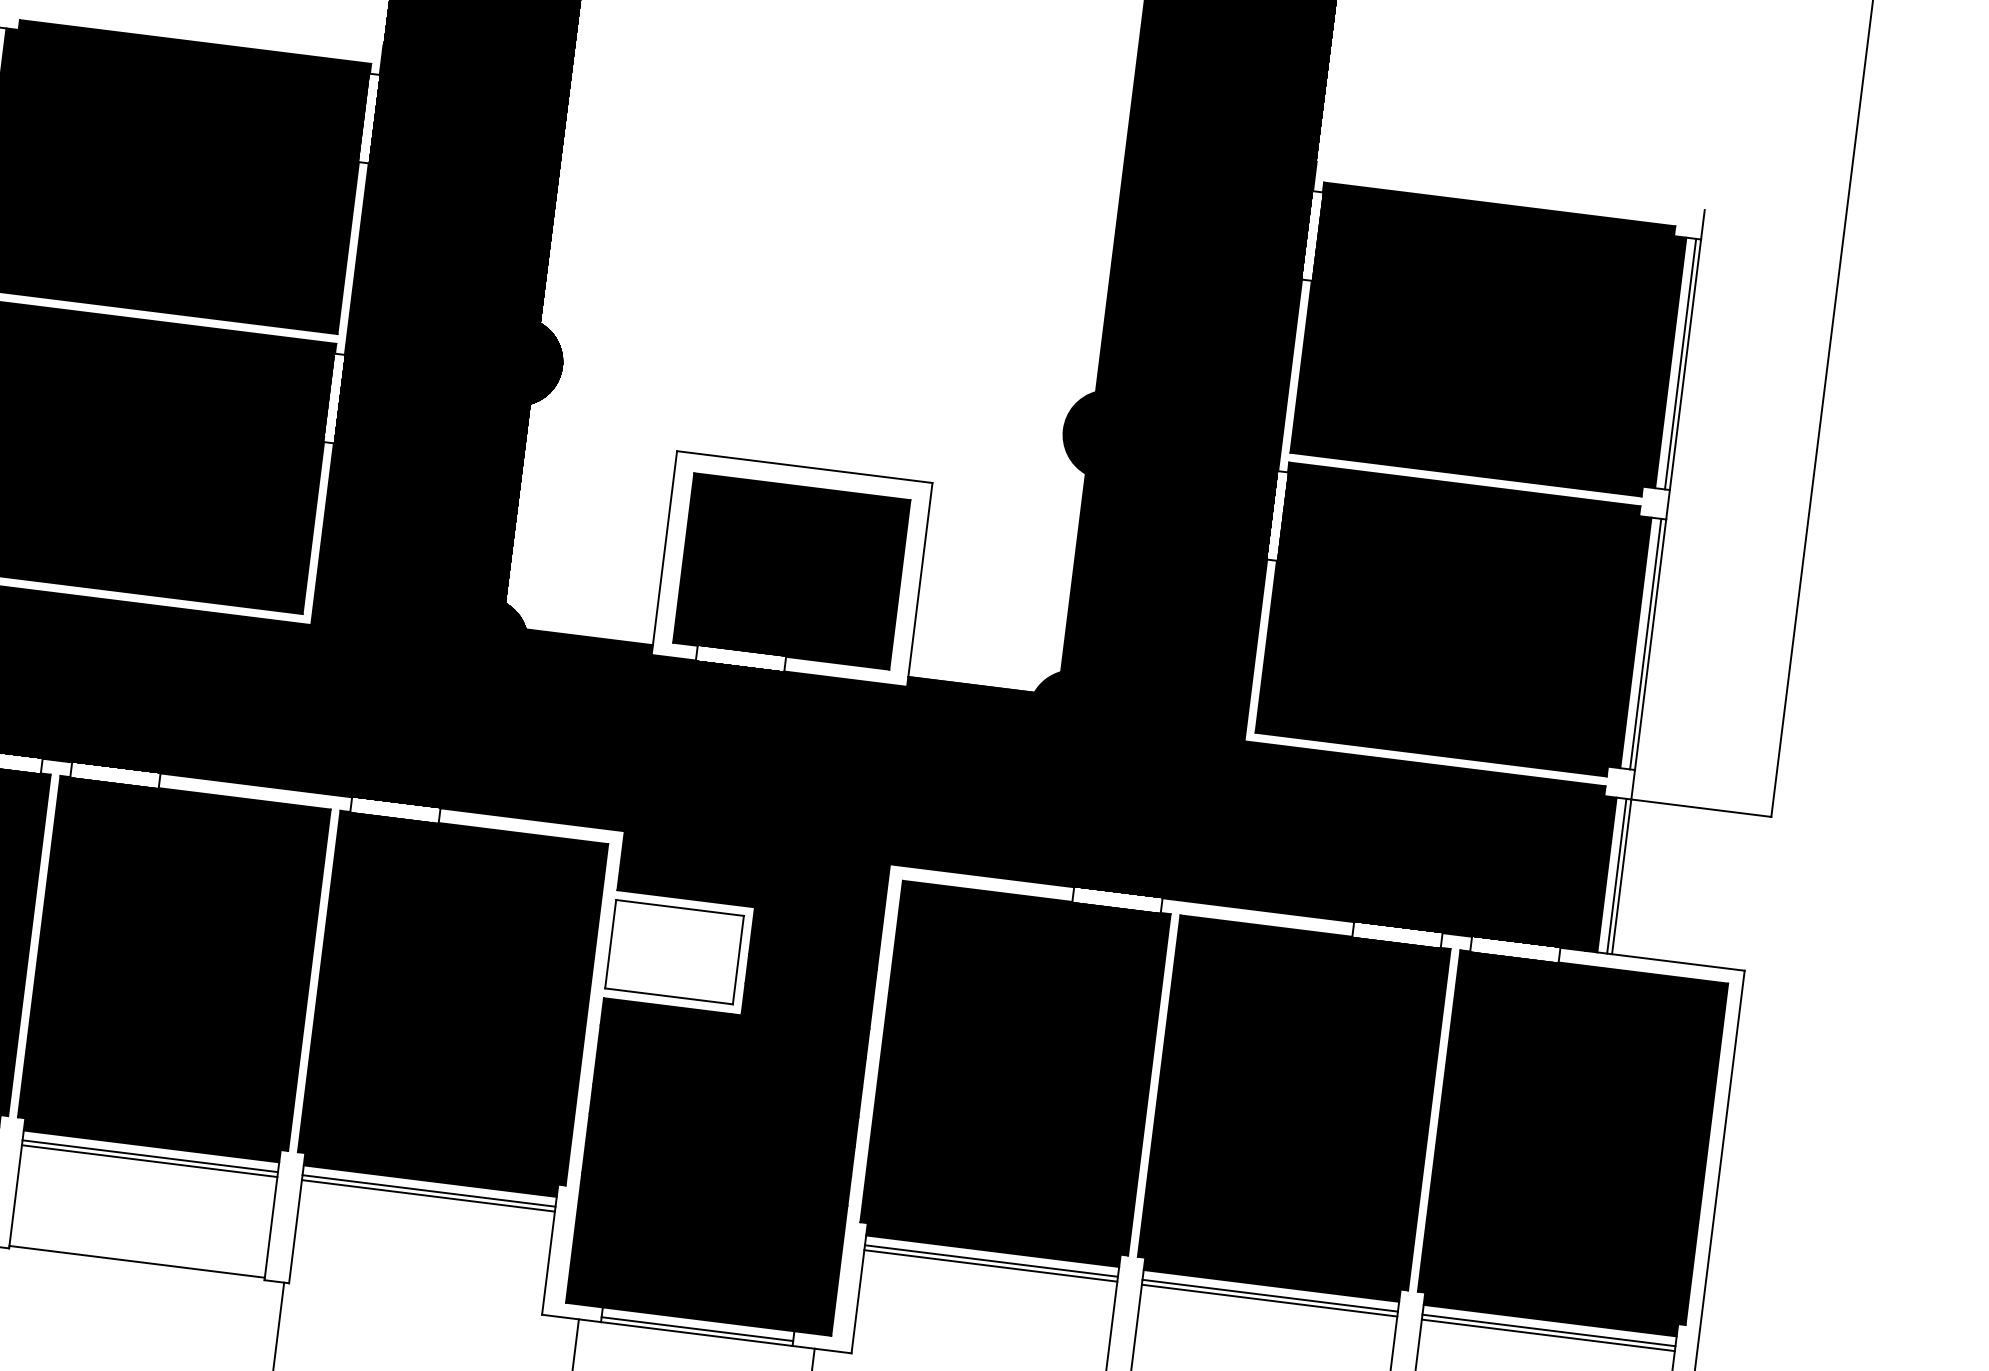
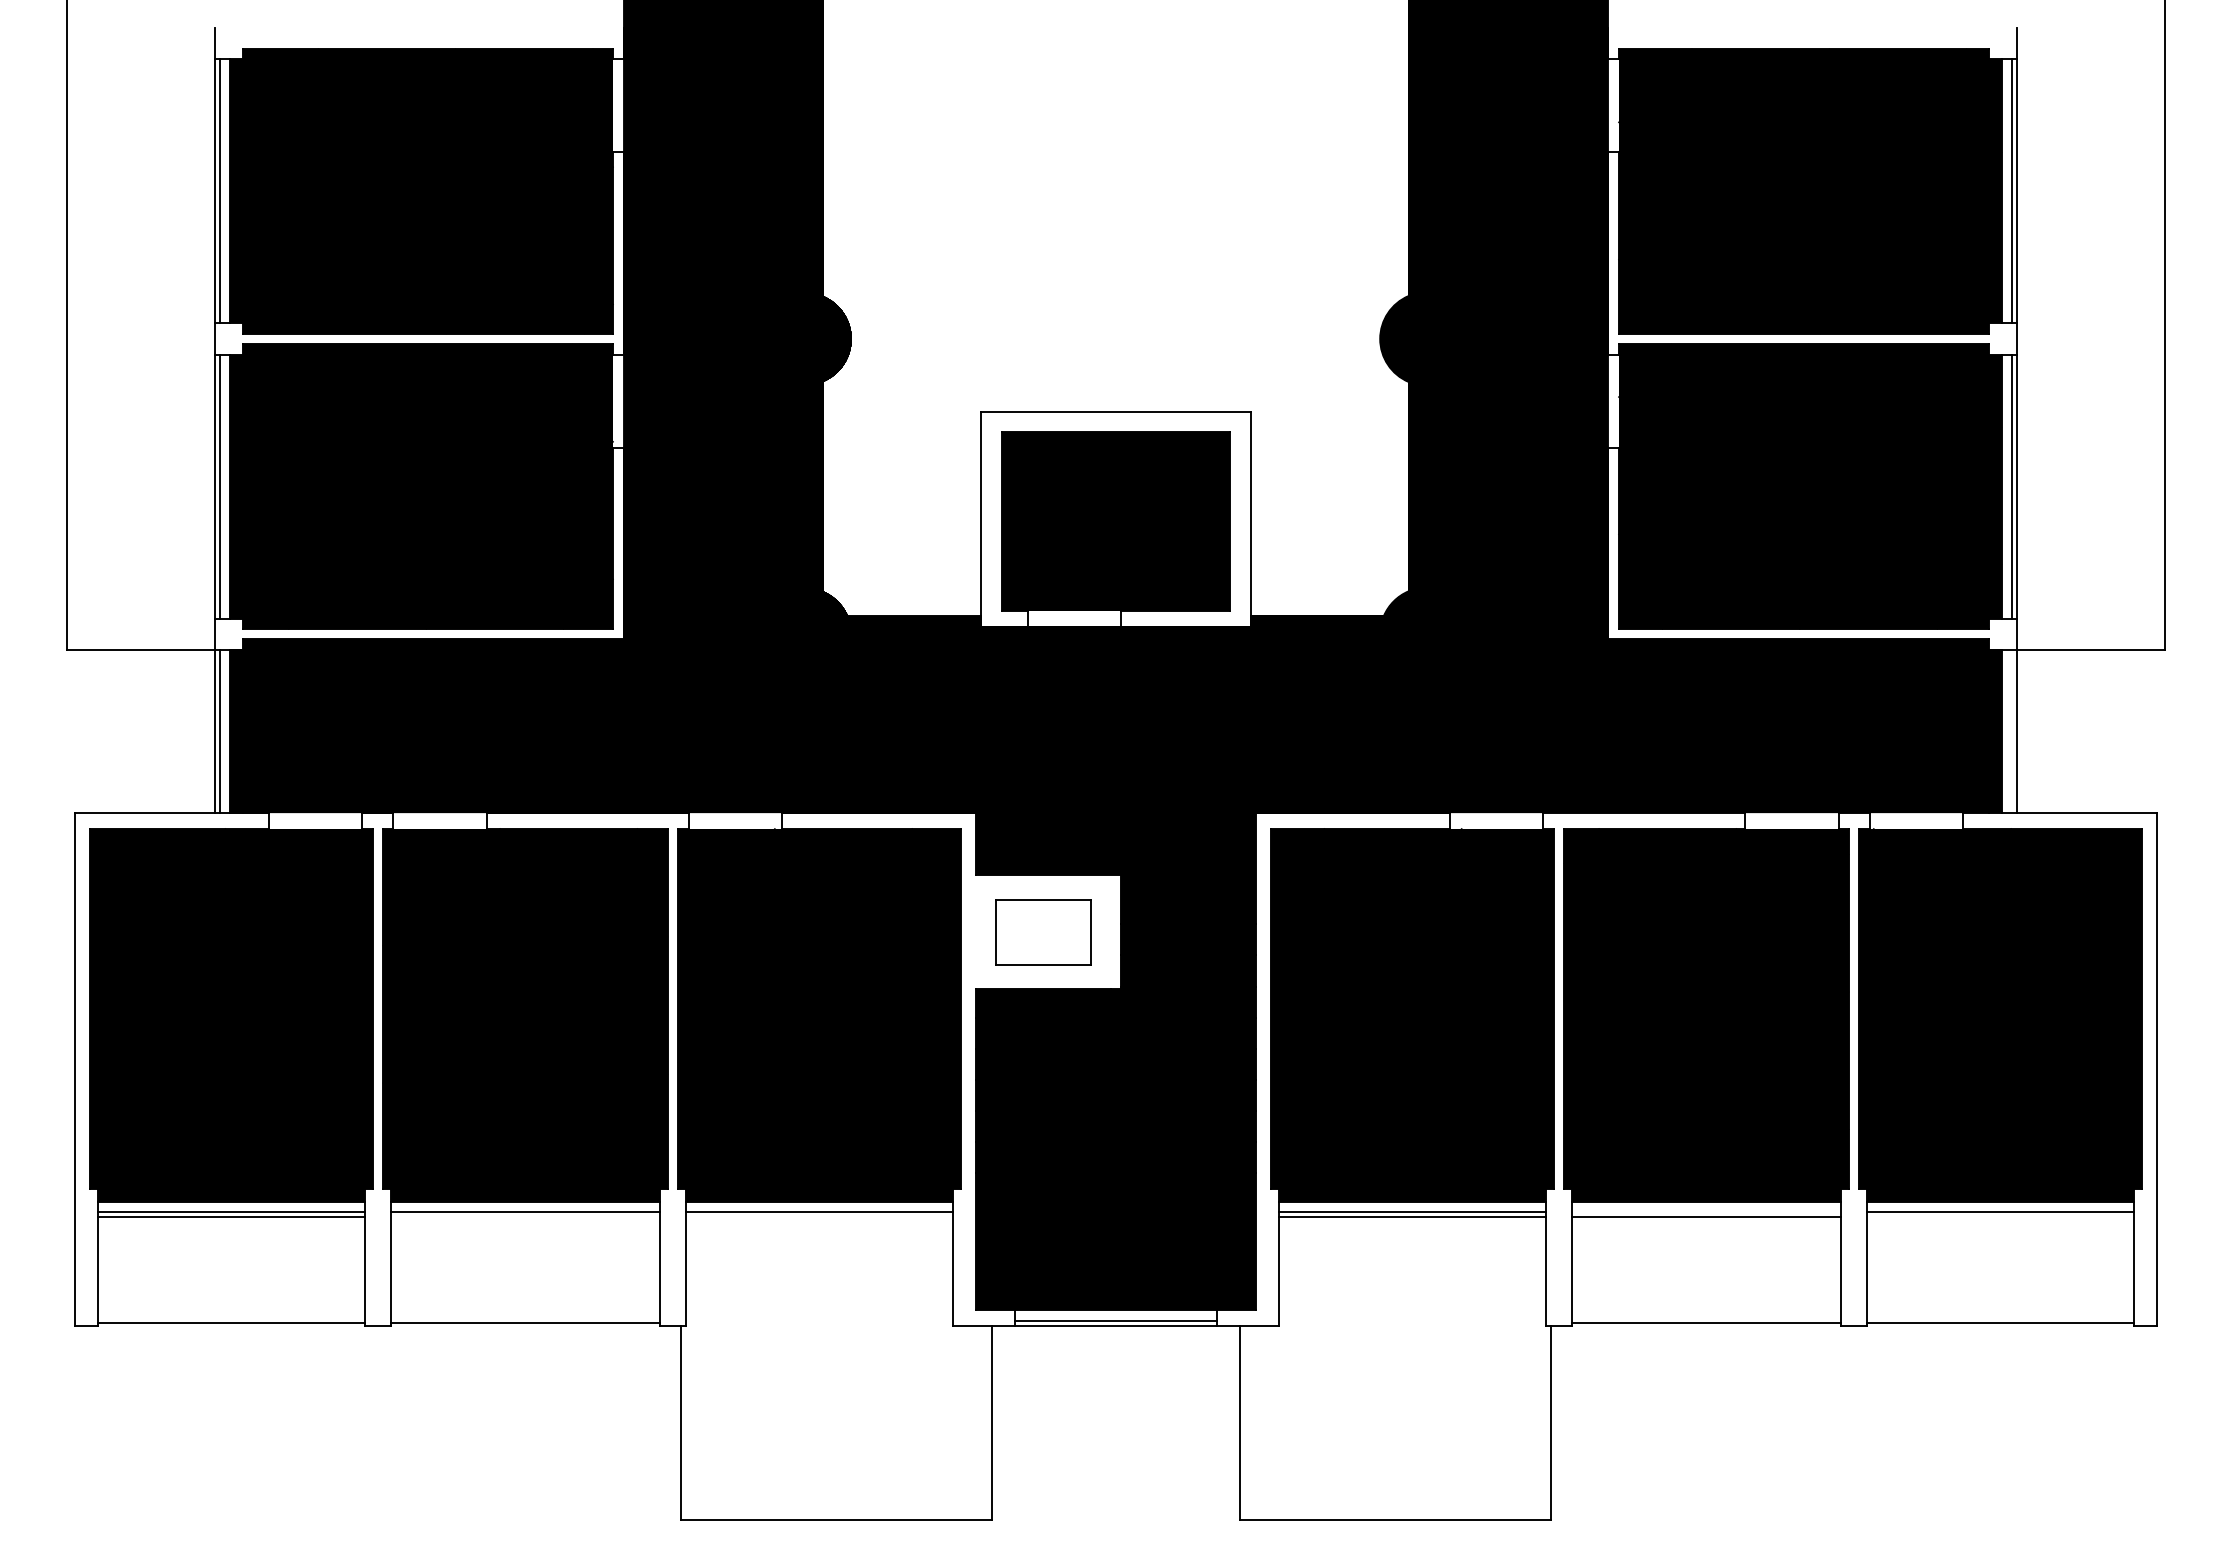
line: (1617, 876) -> (2012, 731), removed
part: (674, 952) -> (1043, 932), size x0.7
line: (149, 1161) -> (525, 1217), removed
line: (428, 1196) -> (819, 1217), removed
line: (1270, 1295) -> (1706, 1211), removed
line: (1548, 1335) -> (2000, 1217), removed

